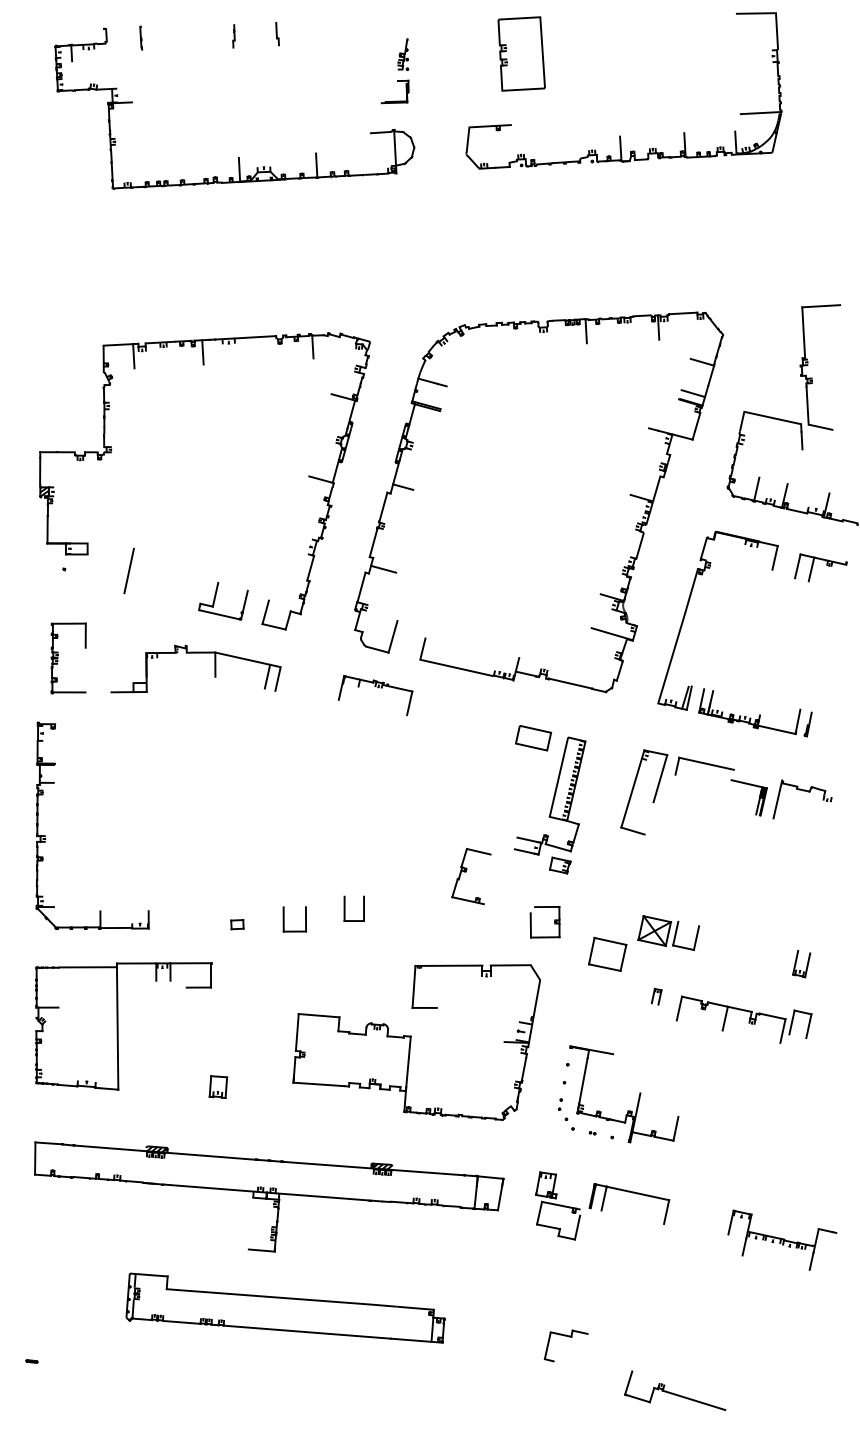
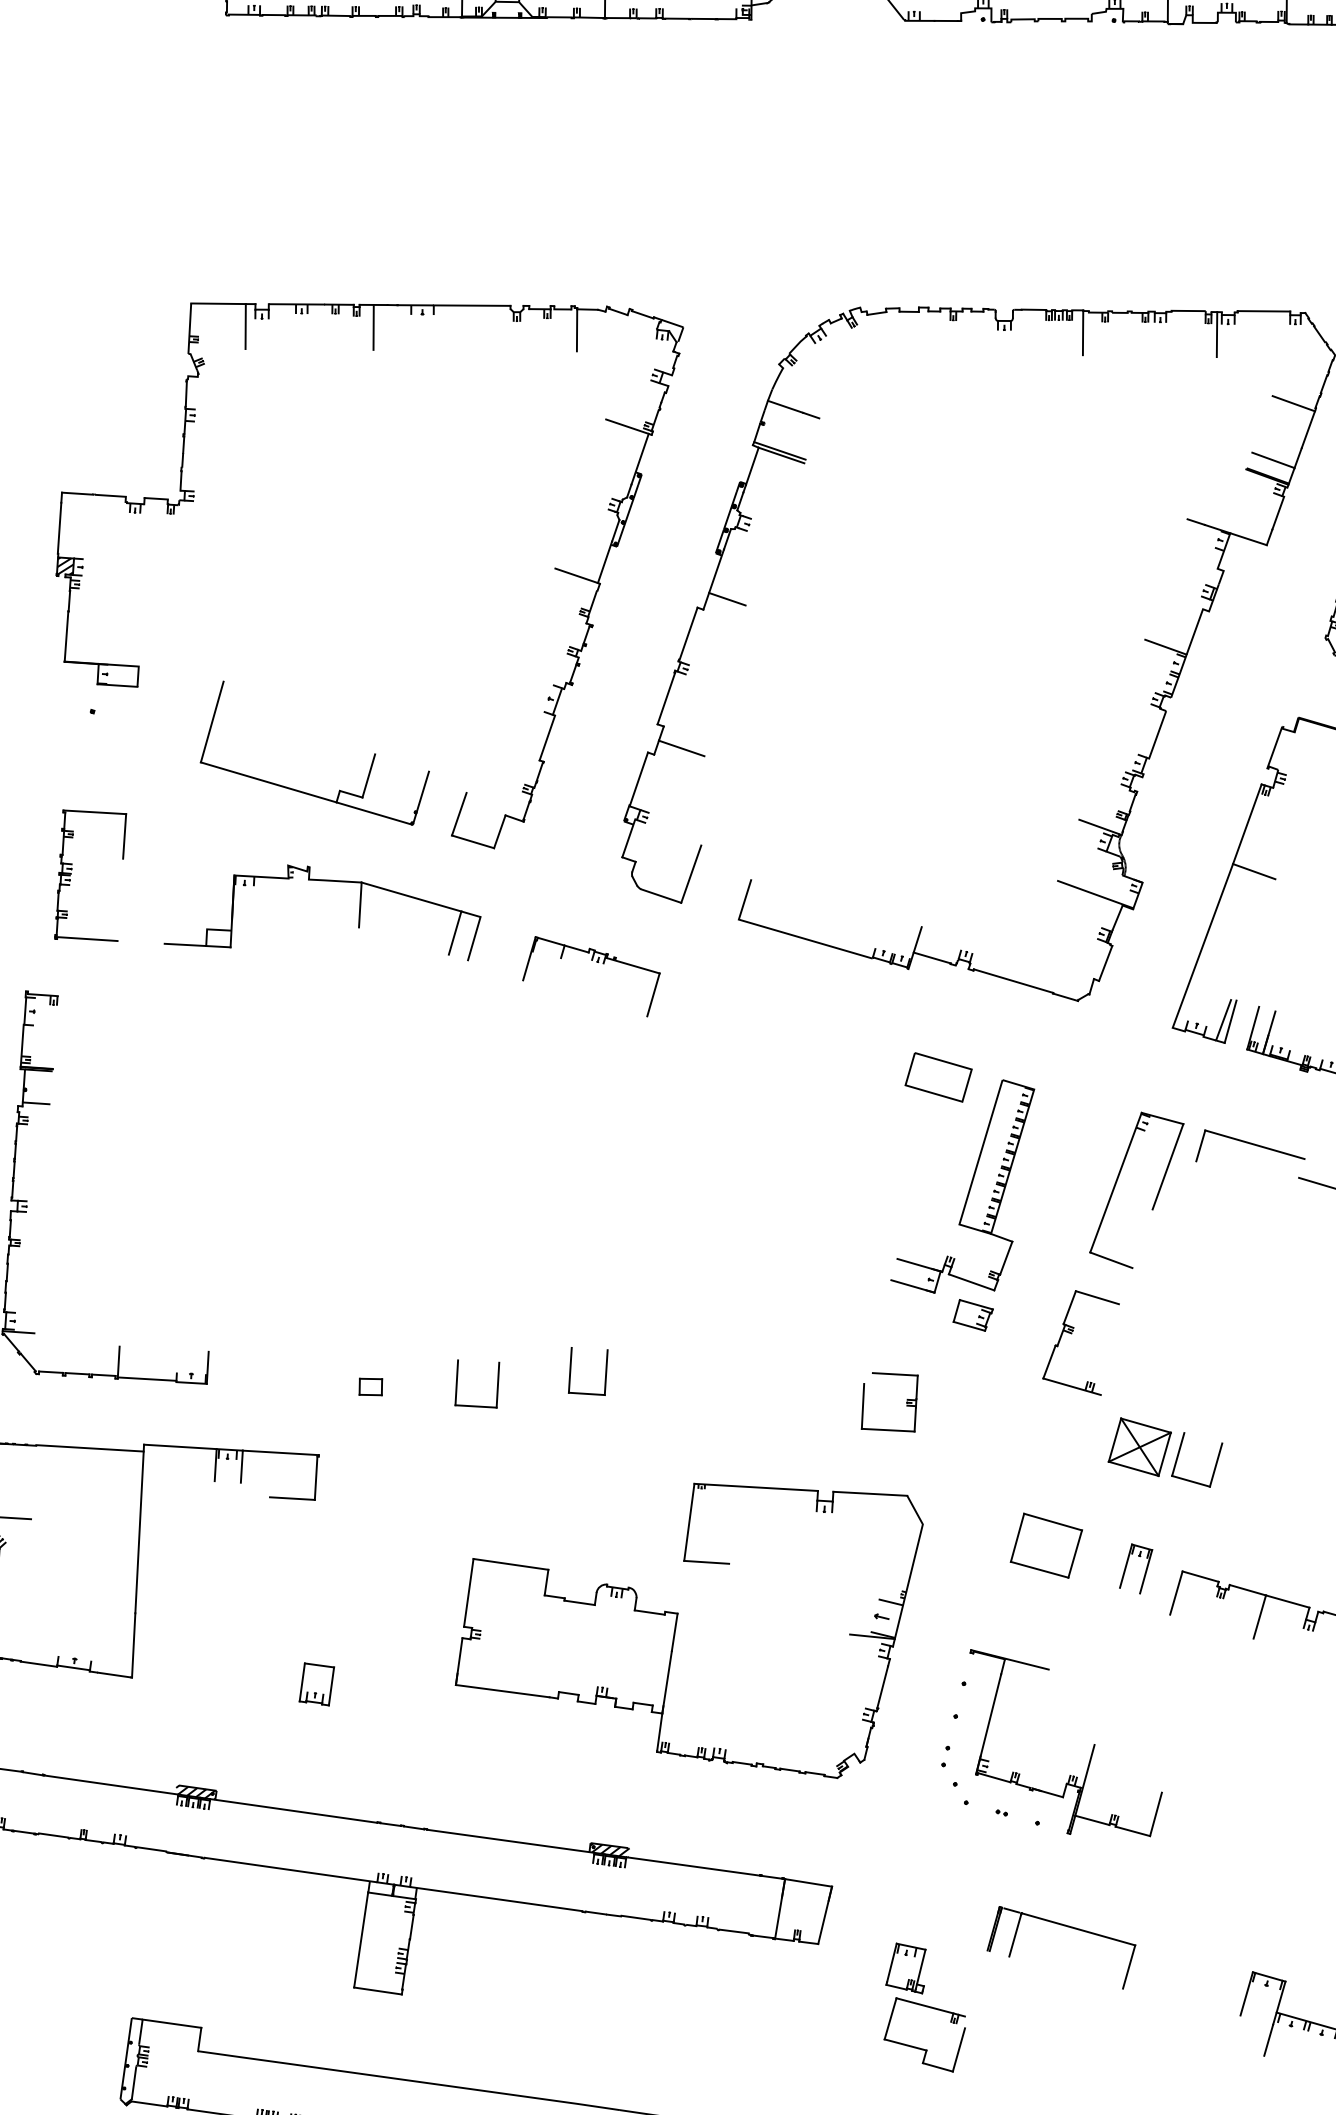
line: (161, 601) -> (268, 782), added
line: (696, 615) -> (1253, 870), added
part: (379, 688) -> (599, 964), moved
part: (466, 872) -> (1072, 1334), moved
part: (554, 922) -> (906, 1403), moved
part: (607, 953) -> (1046, 1544), moved
part: (656, 996) -> (1135, 1568), size x1.67
part: (558, 1205) -> (926, 2006), moved
line: (250, 1223) -> (360, 1939), added

